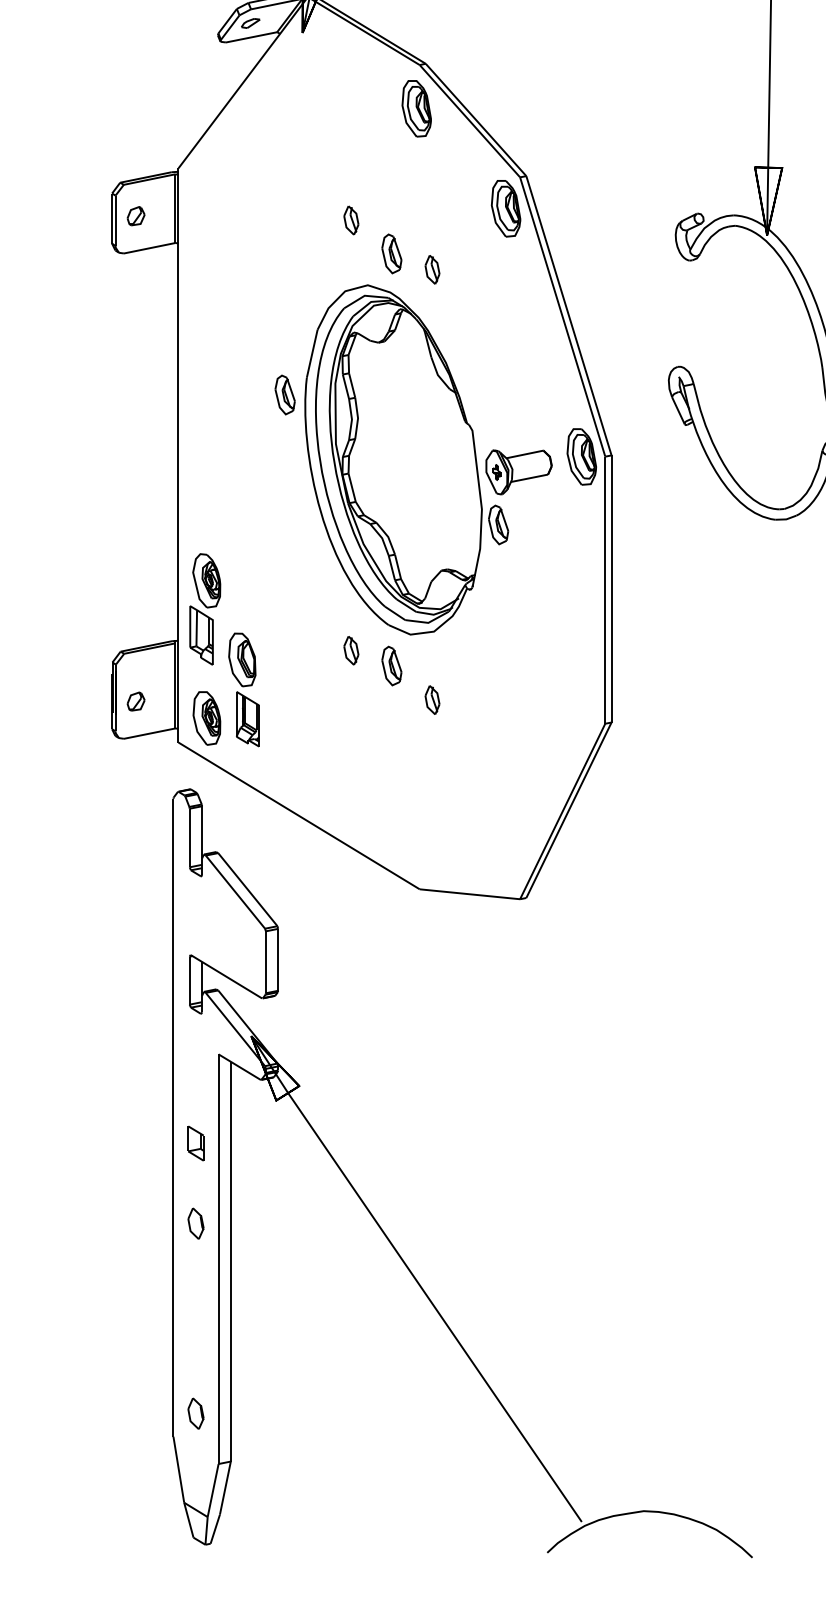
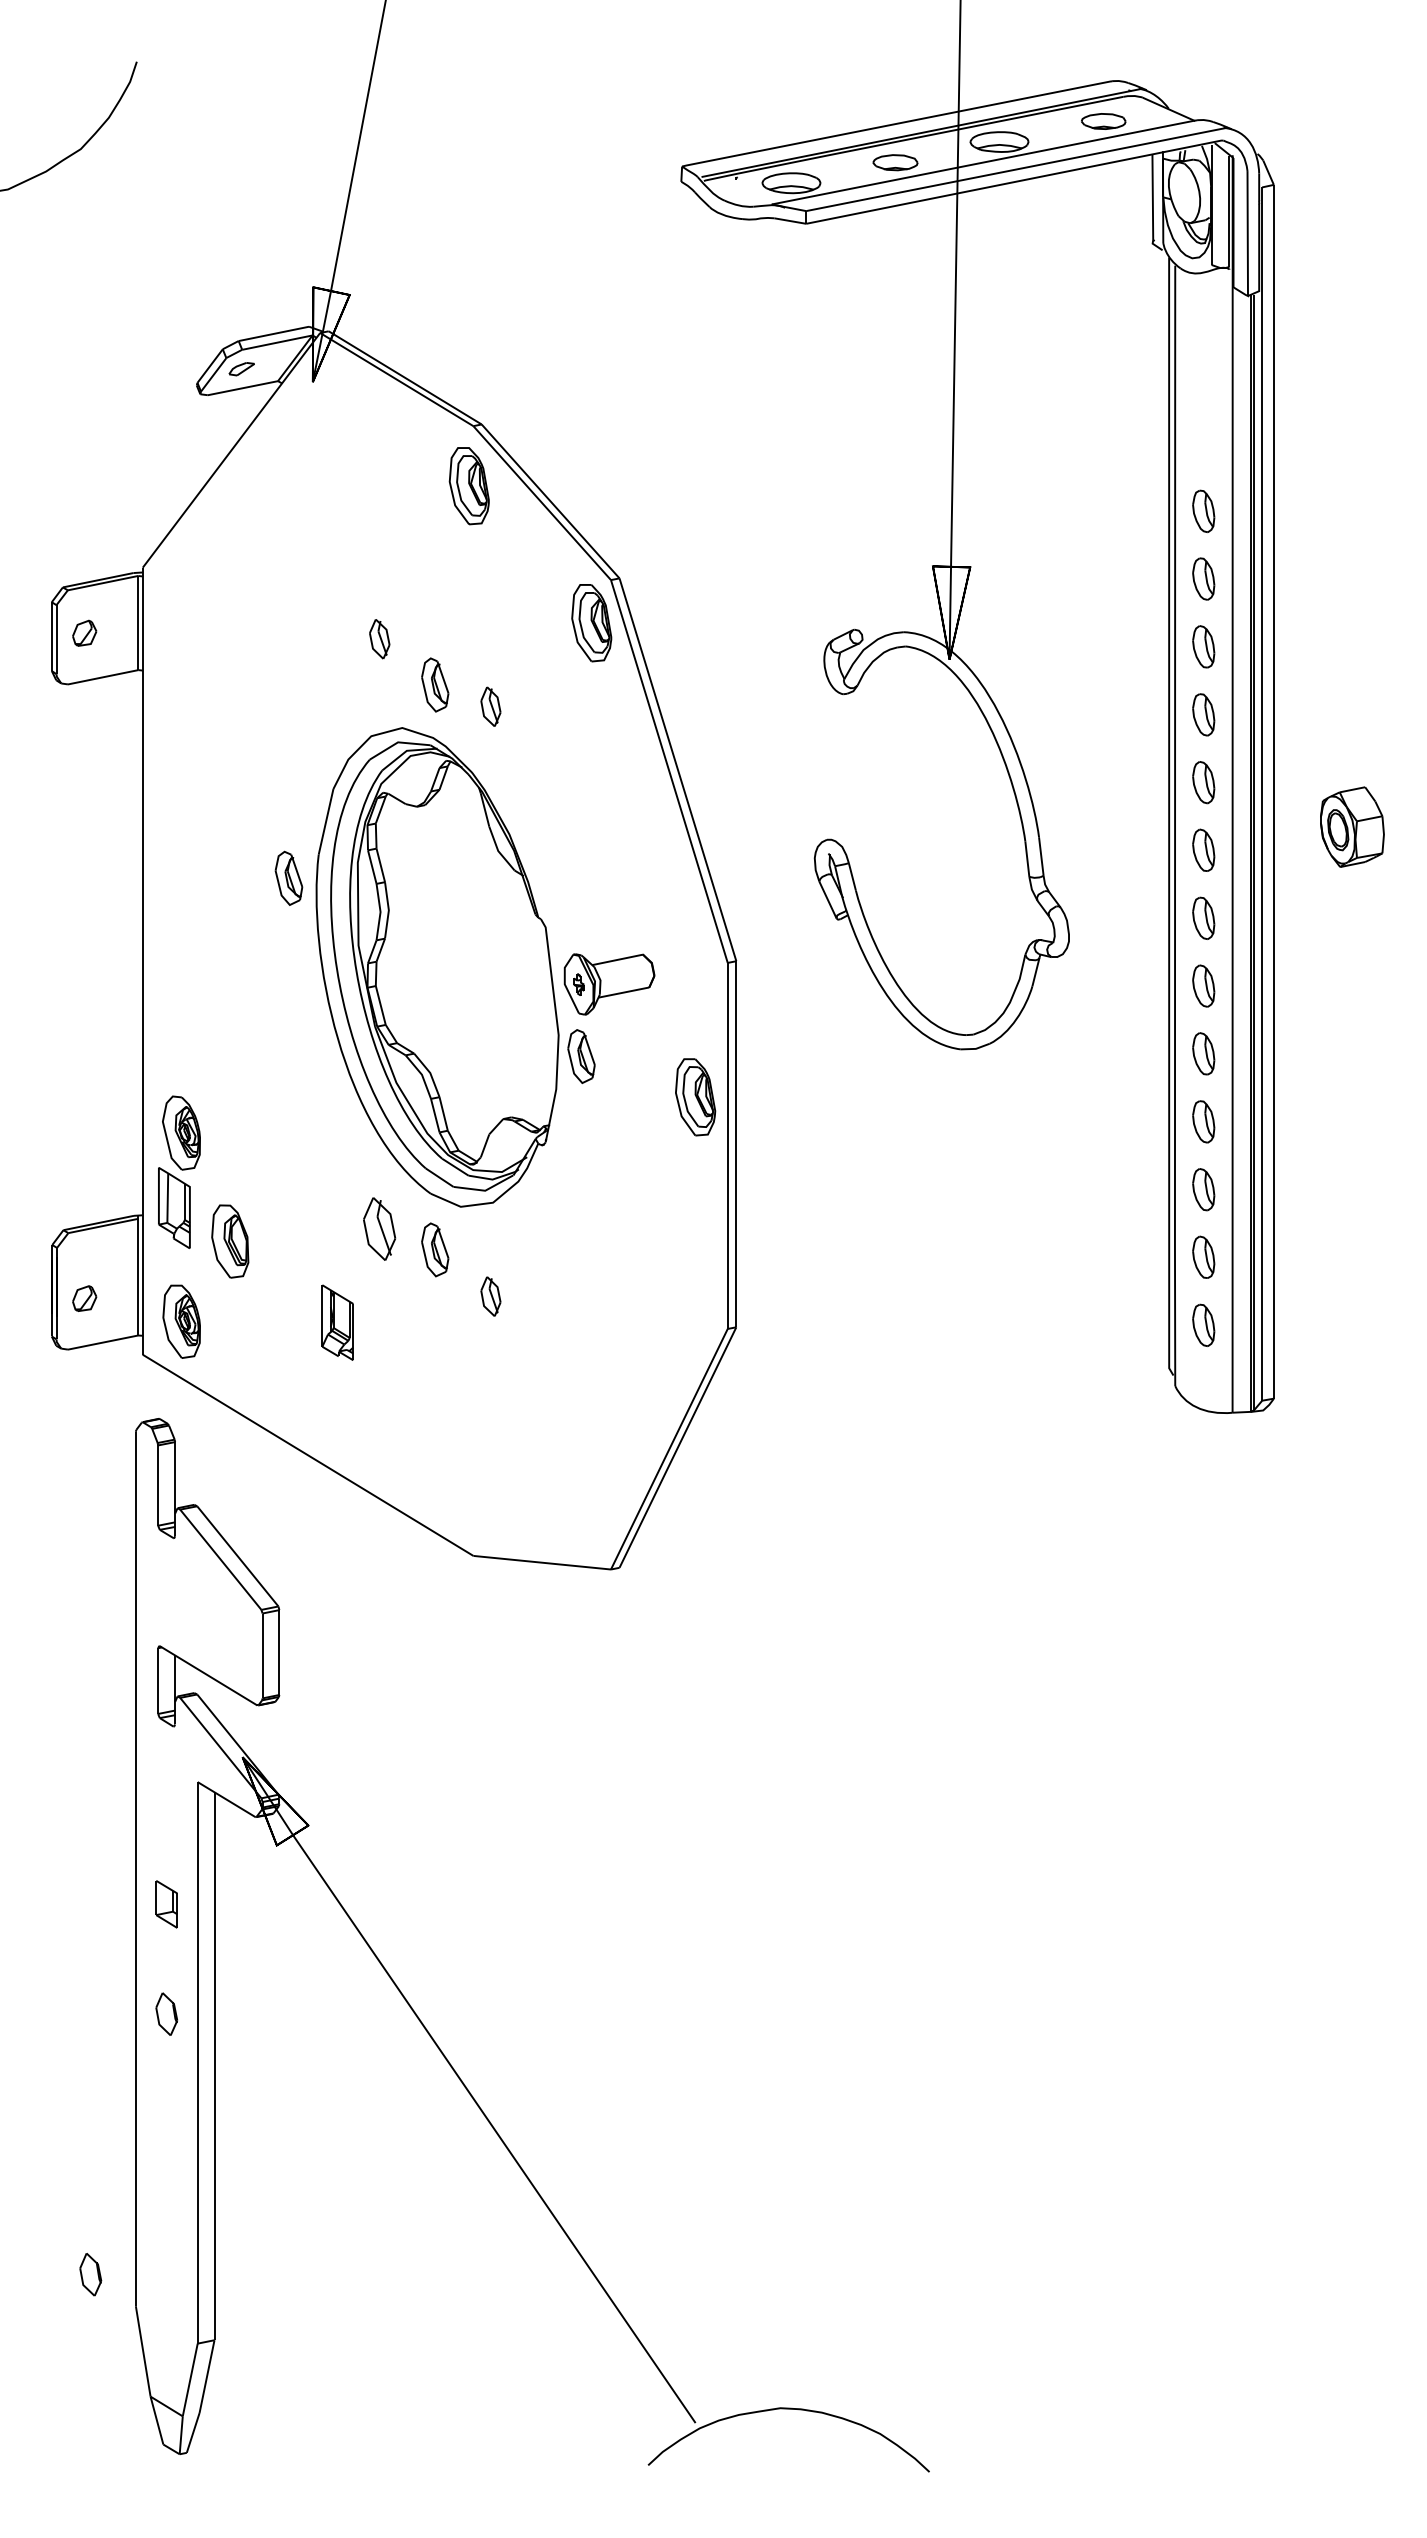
part: (581, 457) -> (695, 1097), moved
part: (351, 650) -> (379, 1228), size x1.6
part: (247, 719) -> (337, 1322), moved
part: (195, 1413) -> (90, 2274), moved

